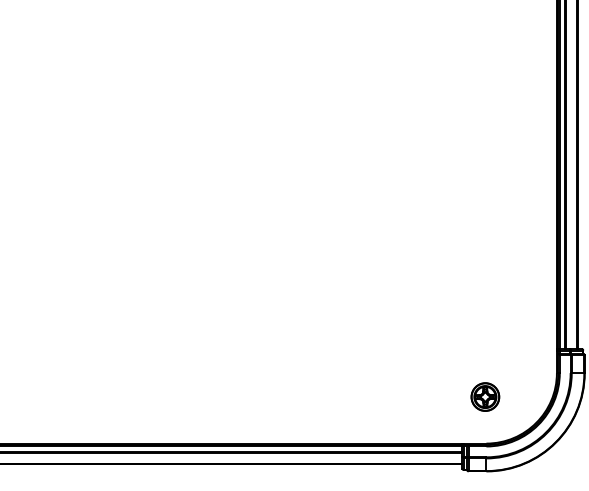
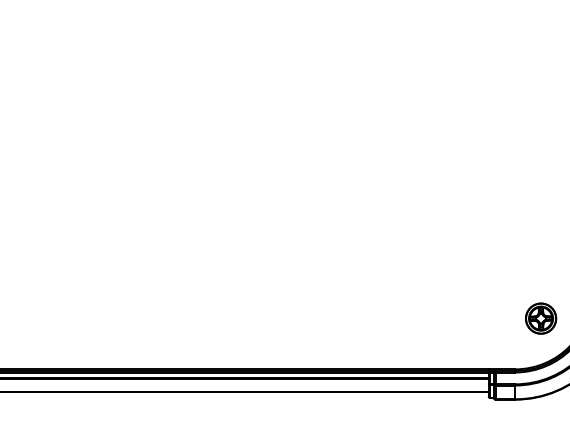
part: (485, 396) -> (541, 318), moved

